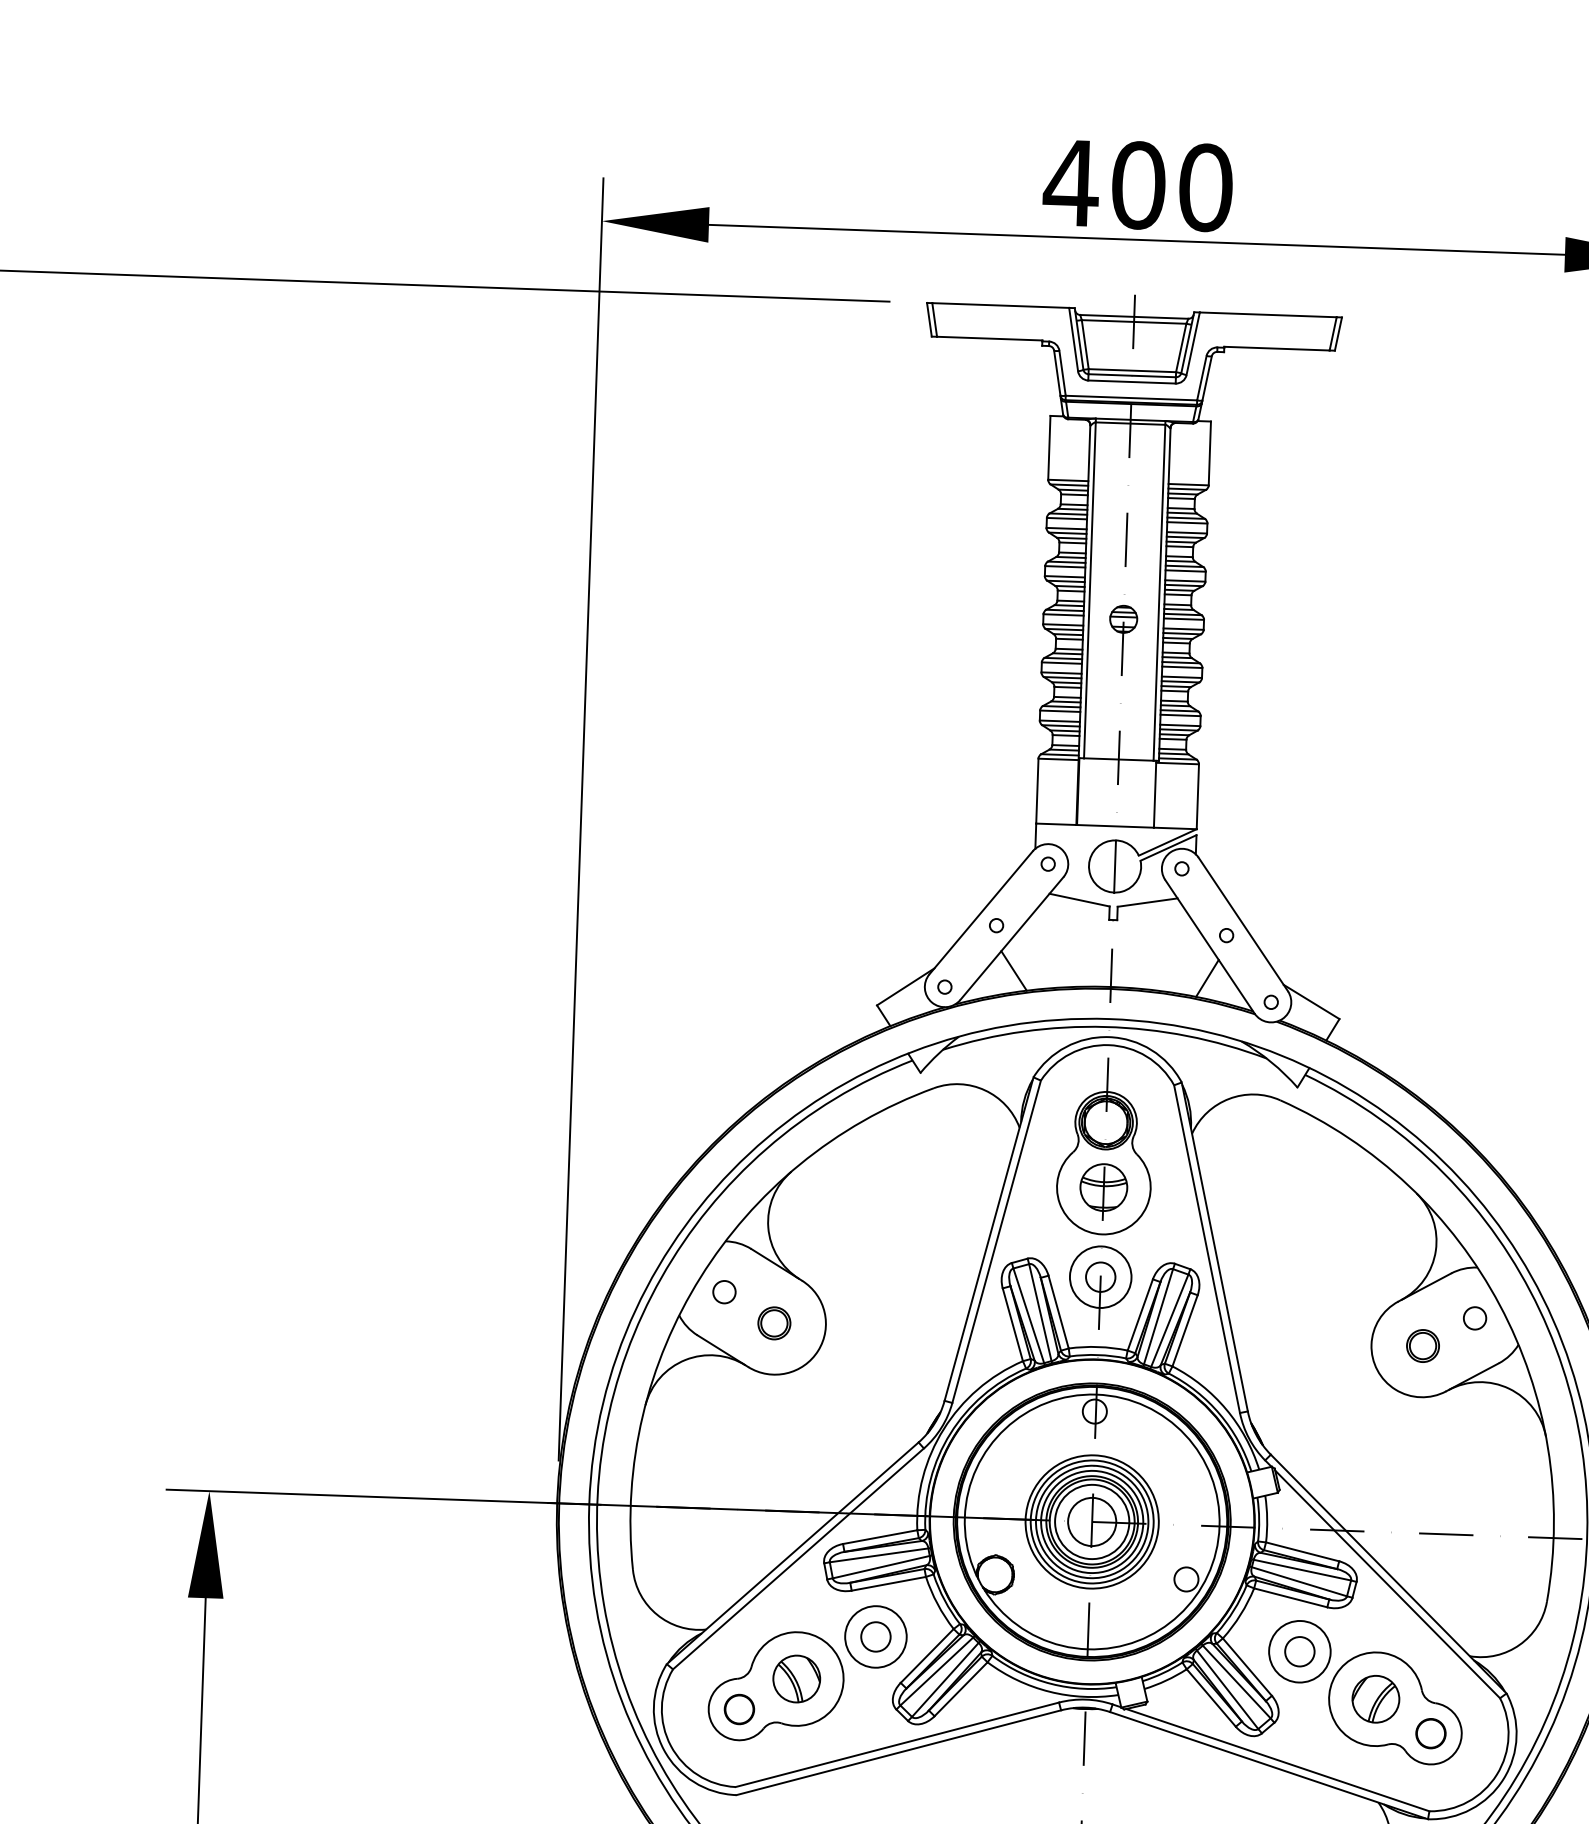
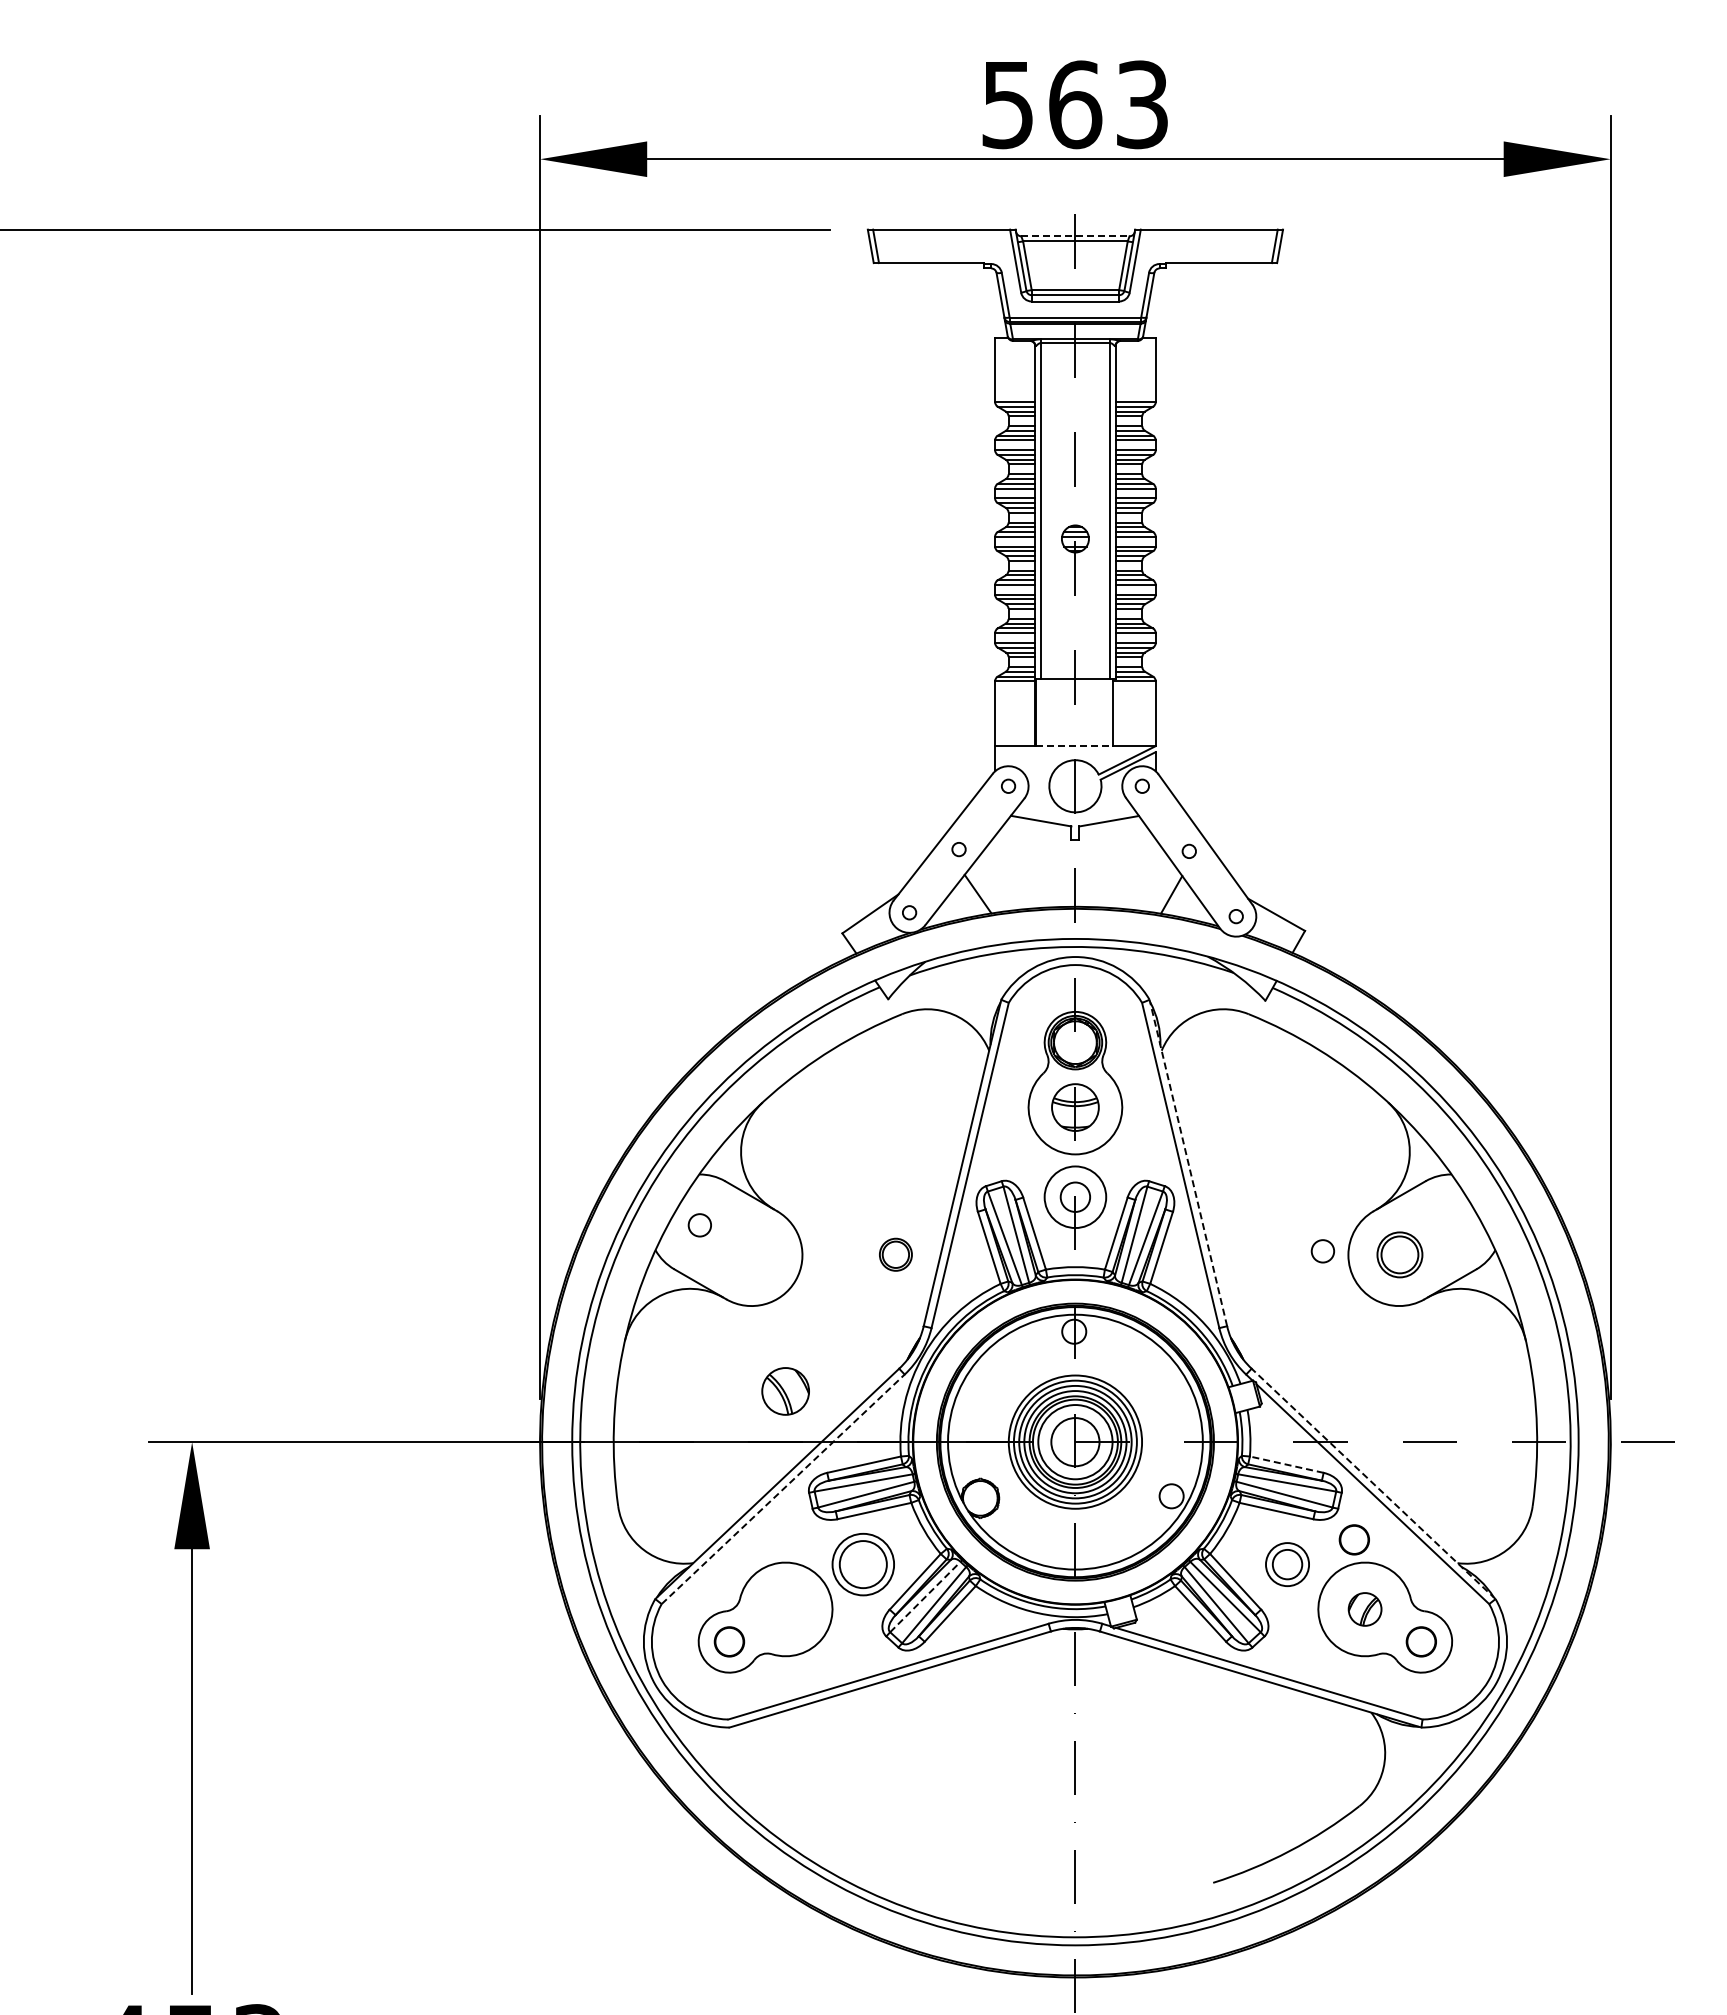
text: (1137, 185) -> (1074, 104), 400 -> 563
line: (1134, 317) -> (1075, 236), solid -> dashed
line: (1115, 826) -> (1074, 746), solid -> dashed
line: (1214, 1247) -> (1188, 1163), solid -> dashed
circle: (1474, 1318) -> (1322, 1251), moved
part: (774, 1323) -> (895, 1254), moved
part: (1422, 1345) -> (1399, 1254), size x1.4
line: (1302, 1551) -> (1286, 1464), solid -> dashed
line: (798, 1558) -> (783, 1488), solid -> dashed
line: (1388, 1573) -> (1373, 1483), solid -> dashed
circle: (1366, 1628) -> (1353, 1539), added
circle: (876, 1636) -> (863, 1564), size x1.6
circle: (1299, 1651) -> (1287, 1564), size x0.7
line: (936, 1671) -> (925, 1597), solid -> dashed
part: (796, 1679) -> (785, 1391), moved
part: (1375, 1699) -> (1364, 1609), size x0.7

